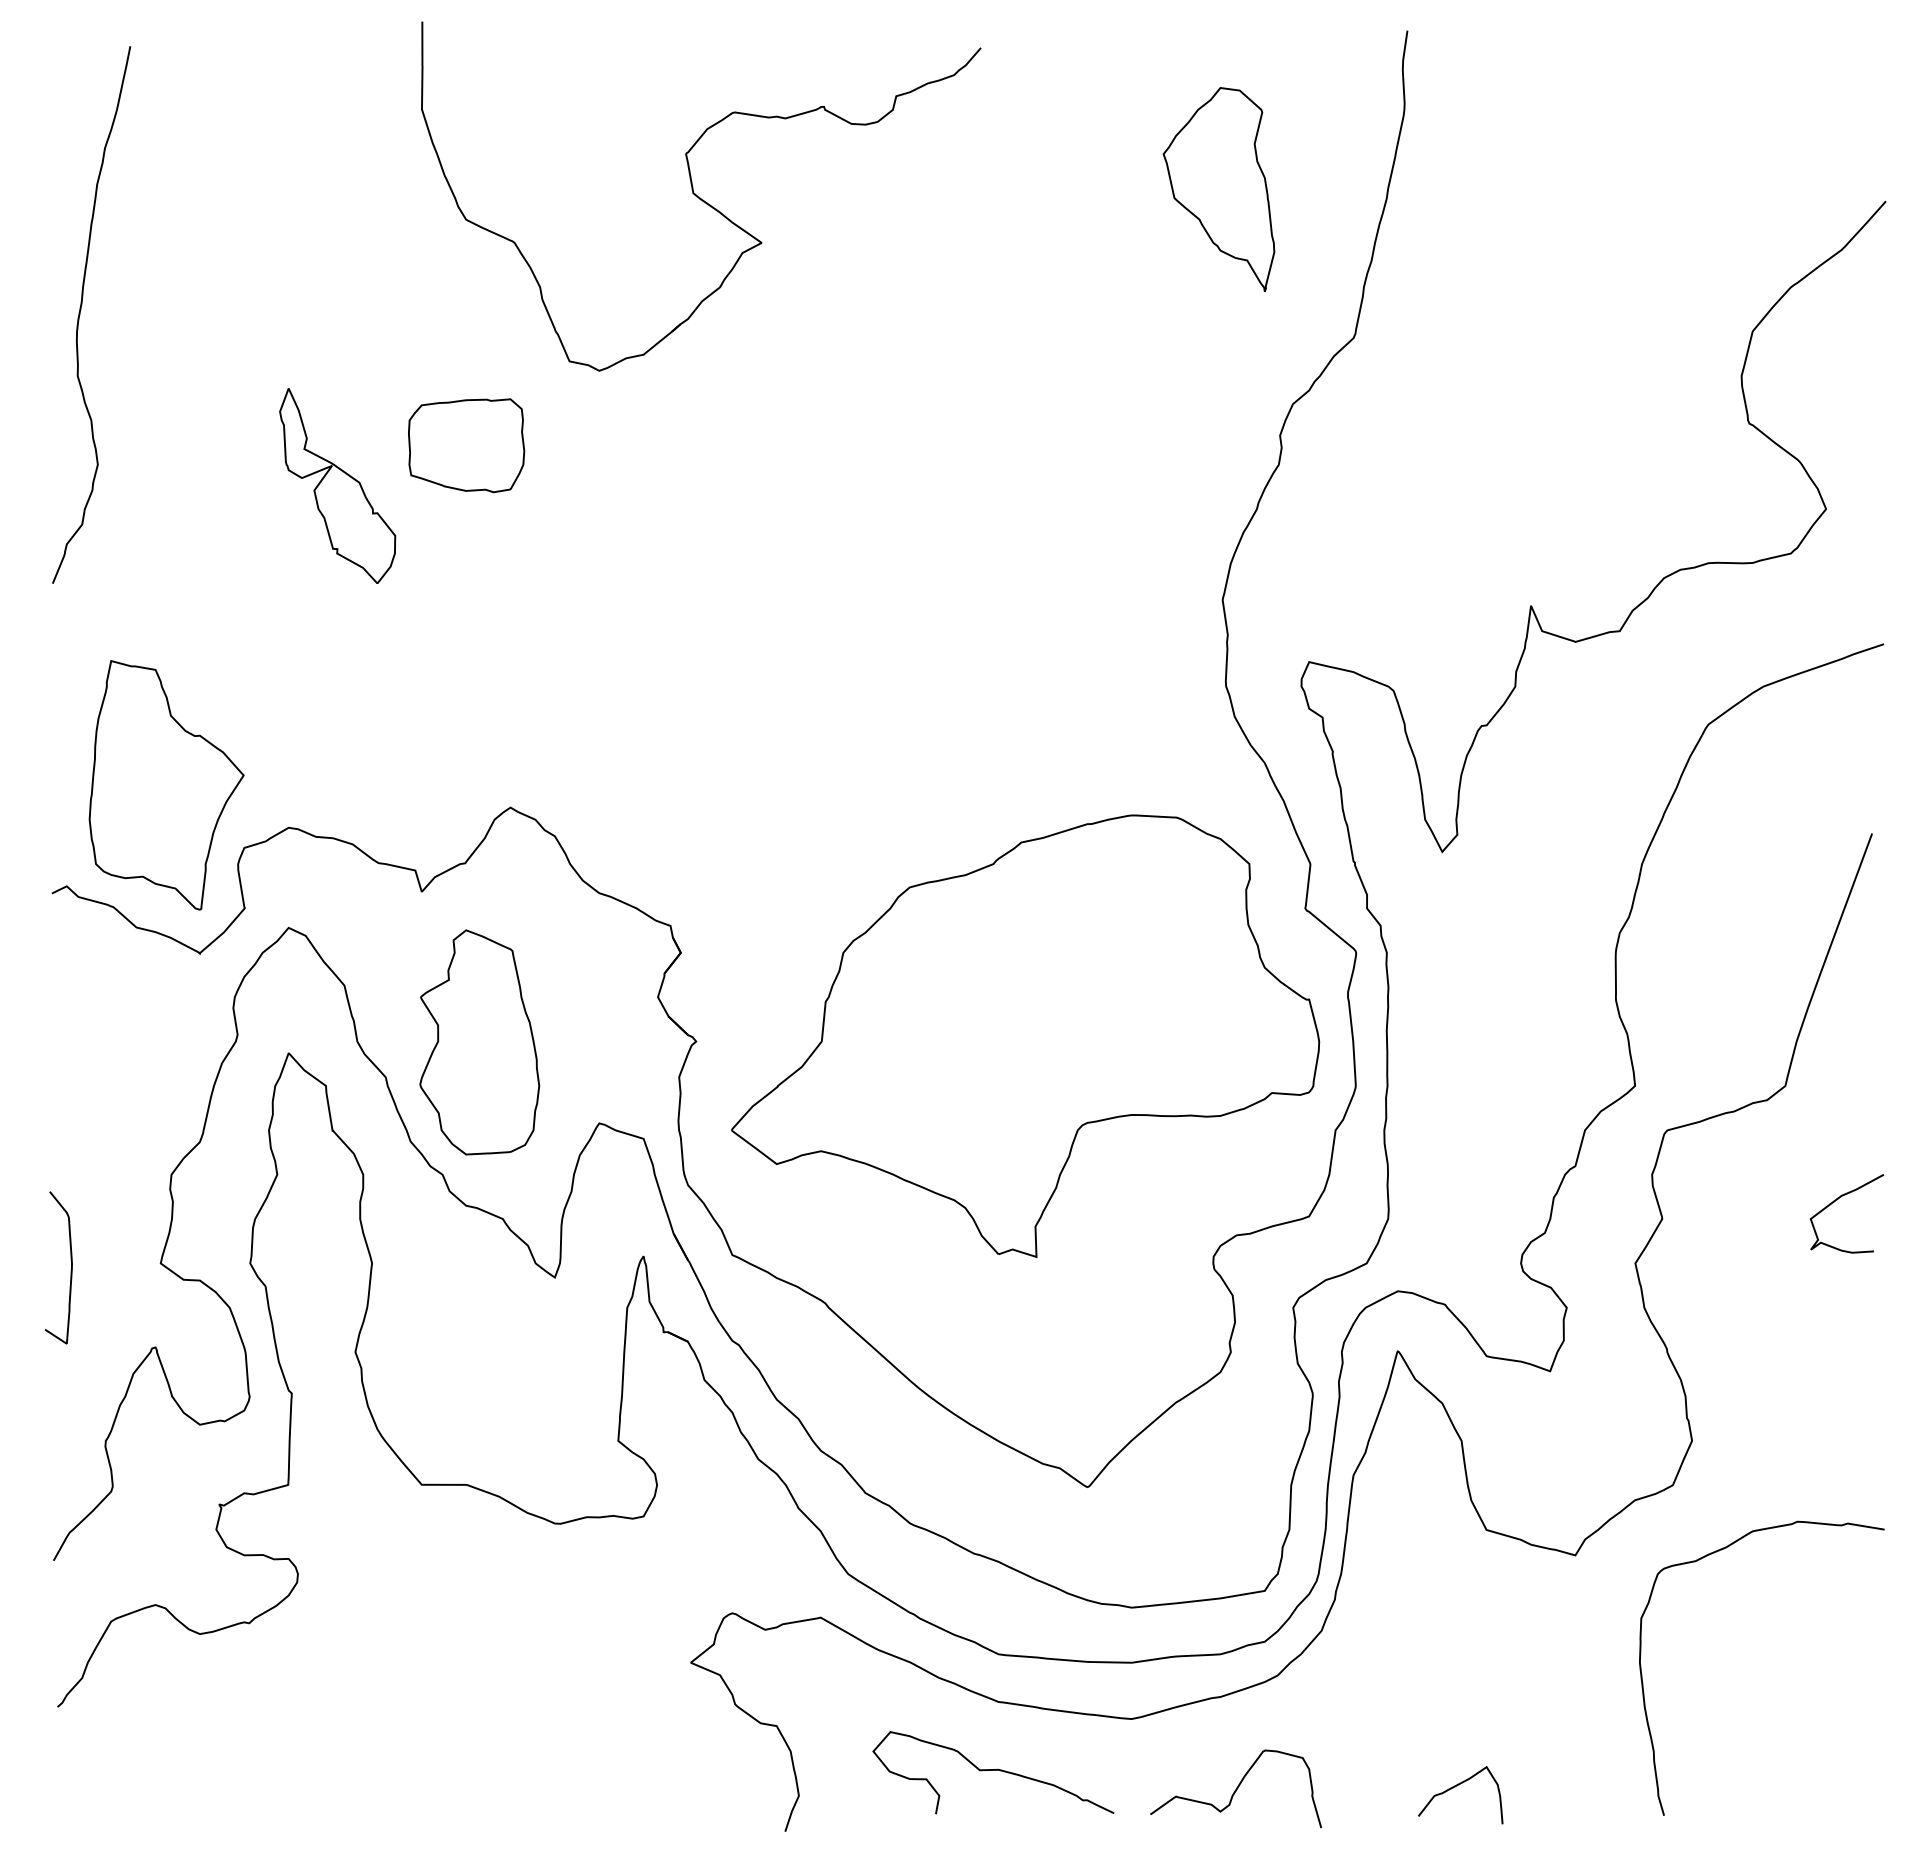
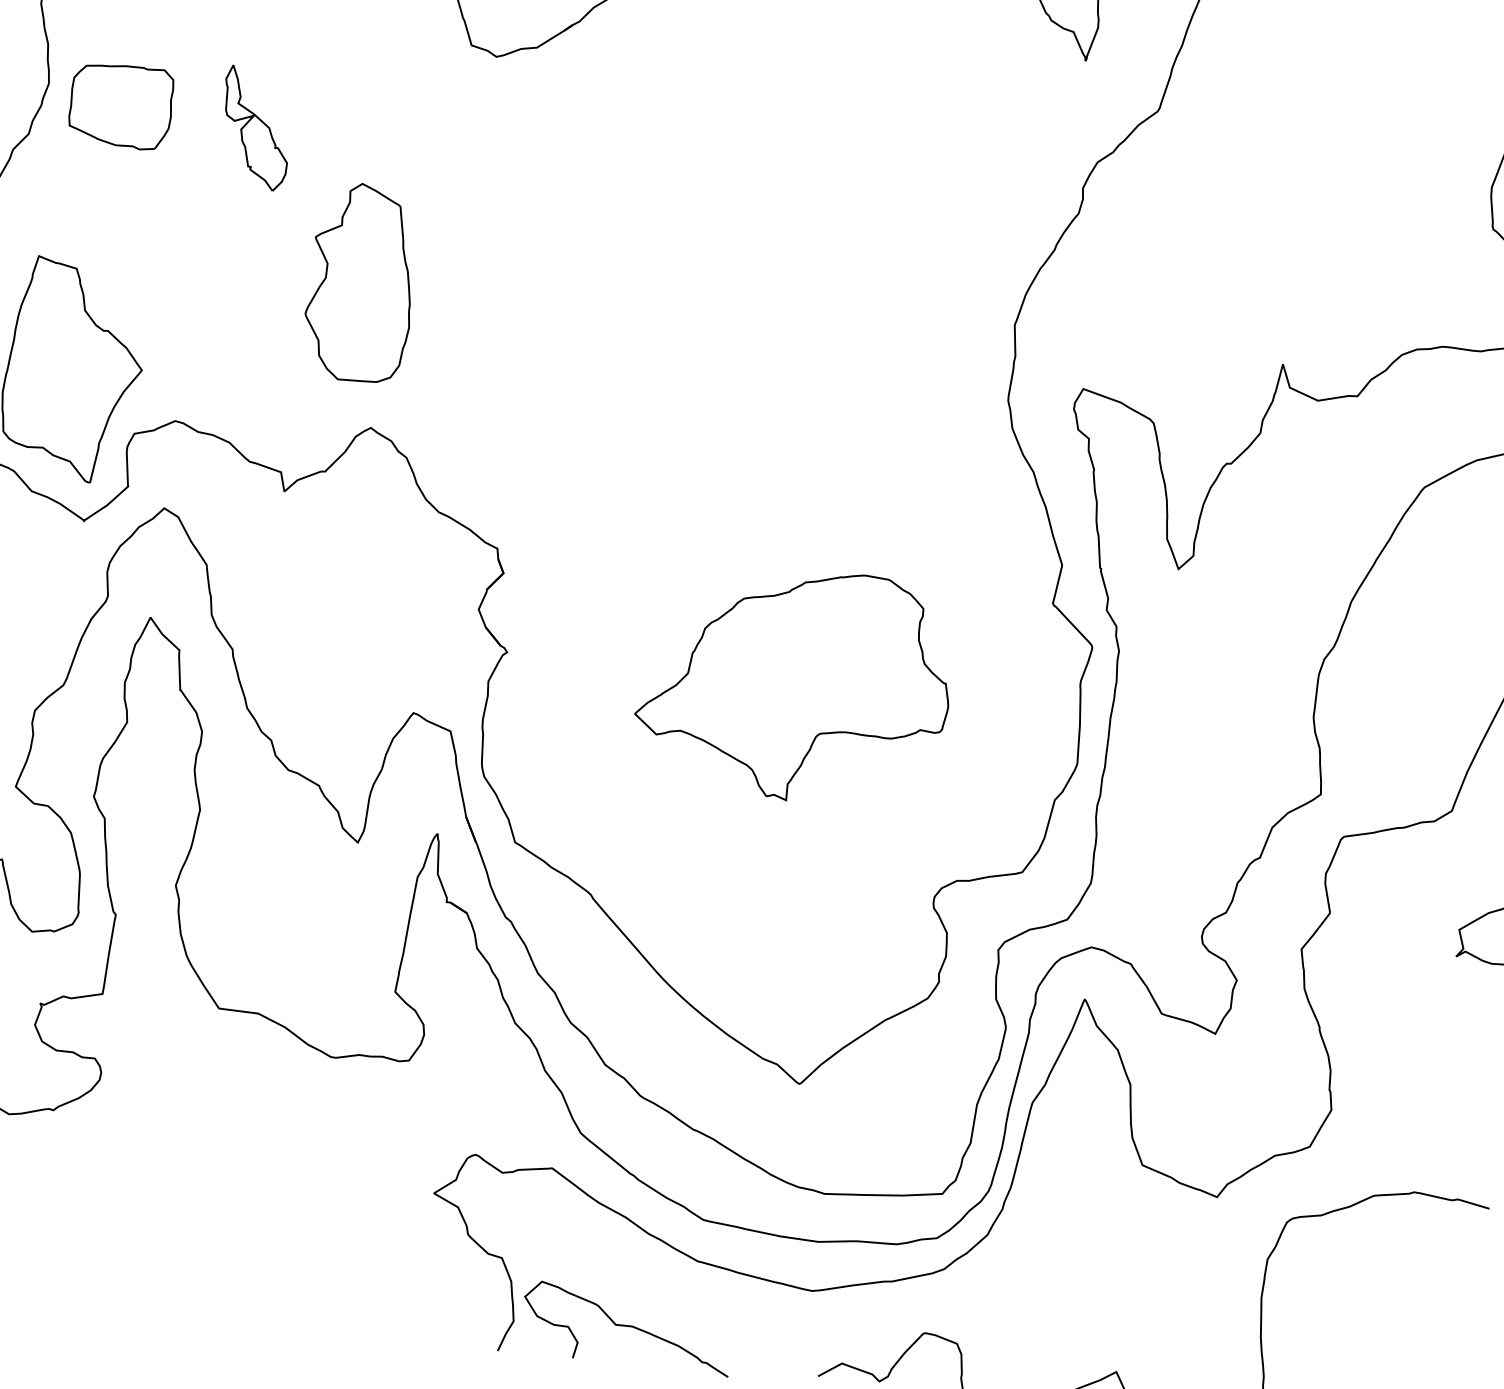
part: (466, 445) -> (121, 105), moved
part: (337, 485) -> (255, 128), size x0.7
part: (1025, 1036) -> (794, 684), size x0.6
part: (479, 1042) -> (361, 283), moved
curve: (993, 1770) -> (627, 1326), moved

